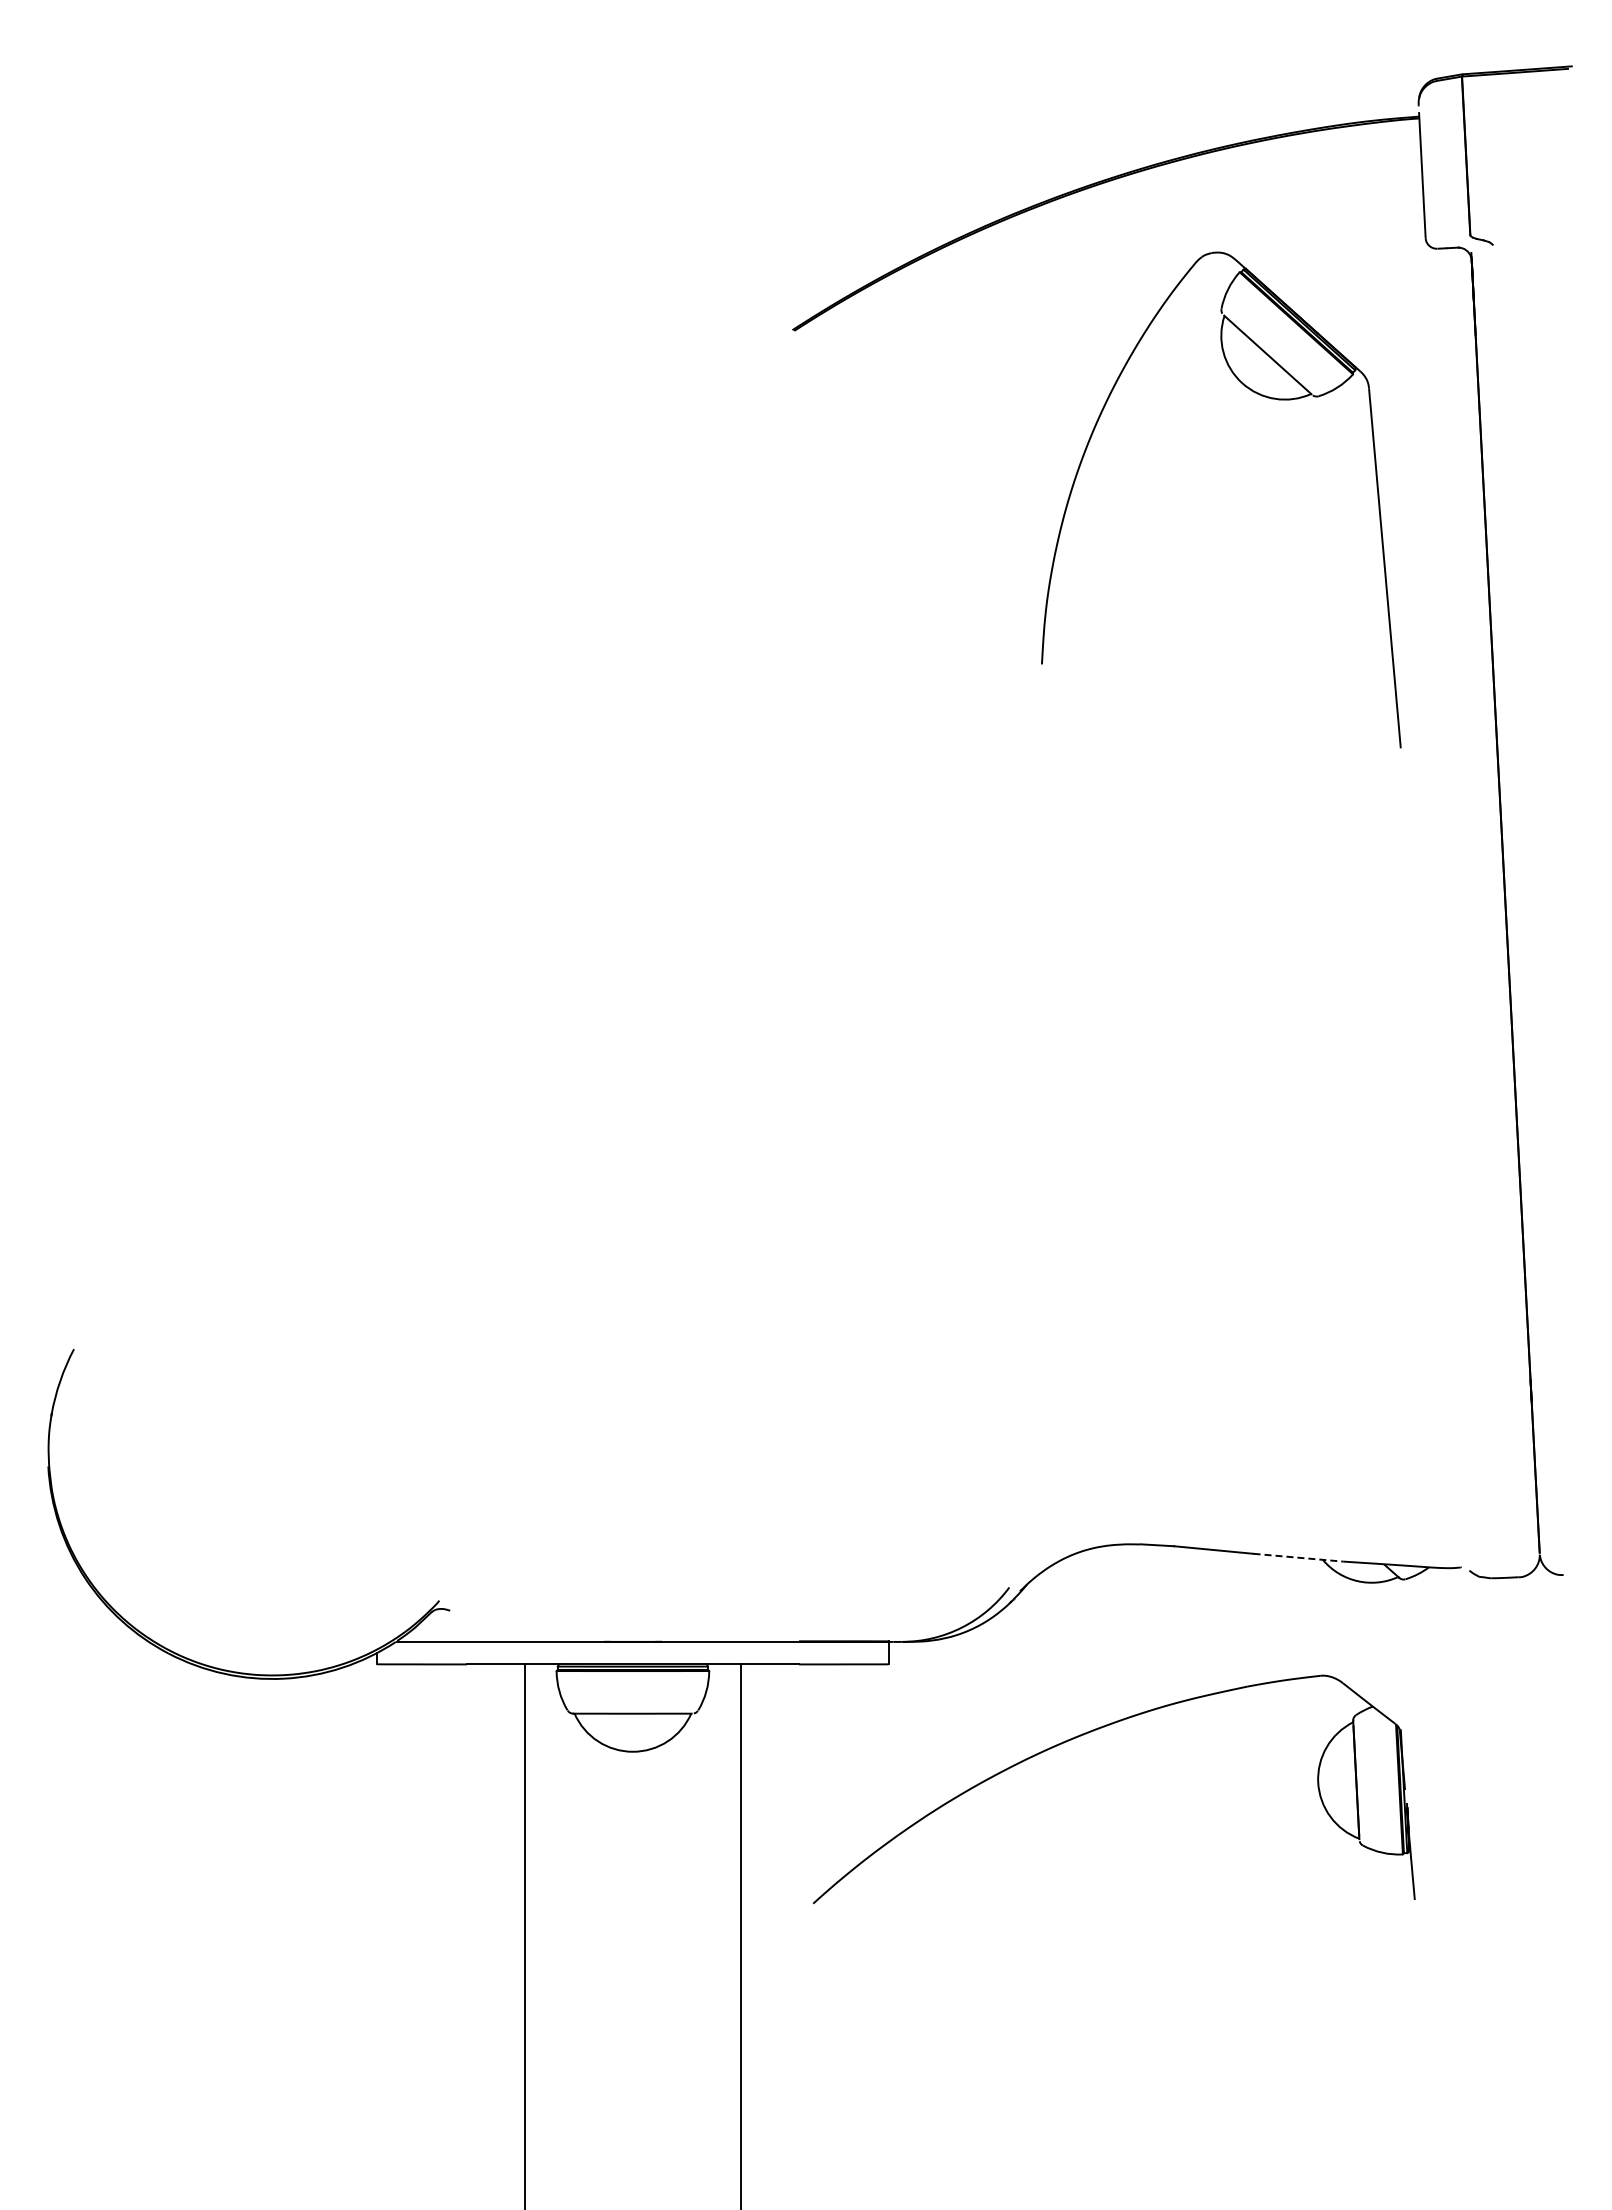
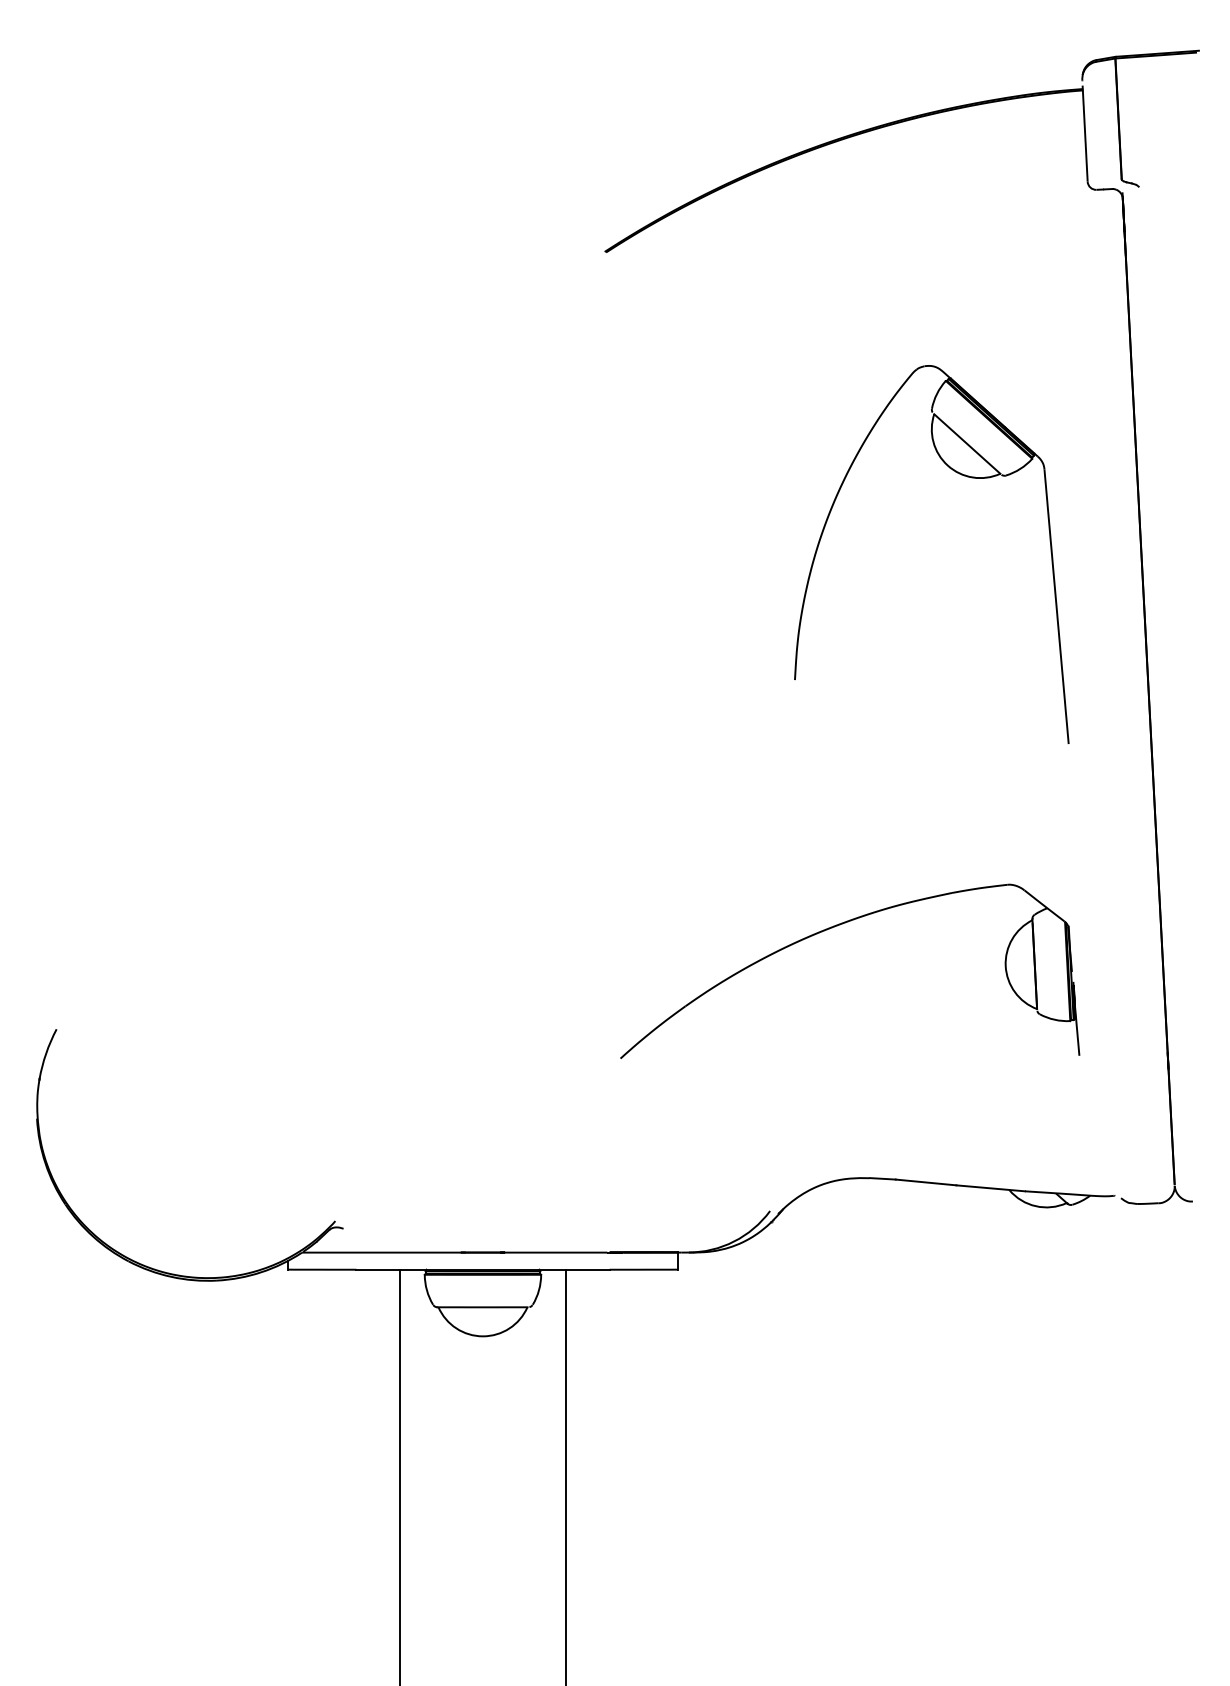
part: (1261, 396) -> (962, 475), moved
line: (1298, 1557) -> (990, 1188), dashed -> solid
part: (1091, 1732) -> (832, 928), moved

